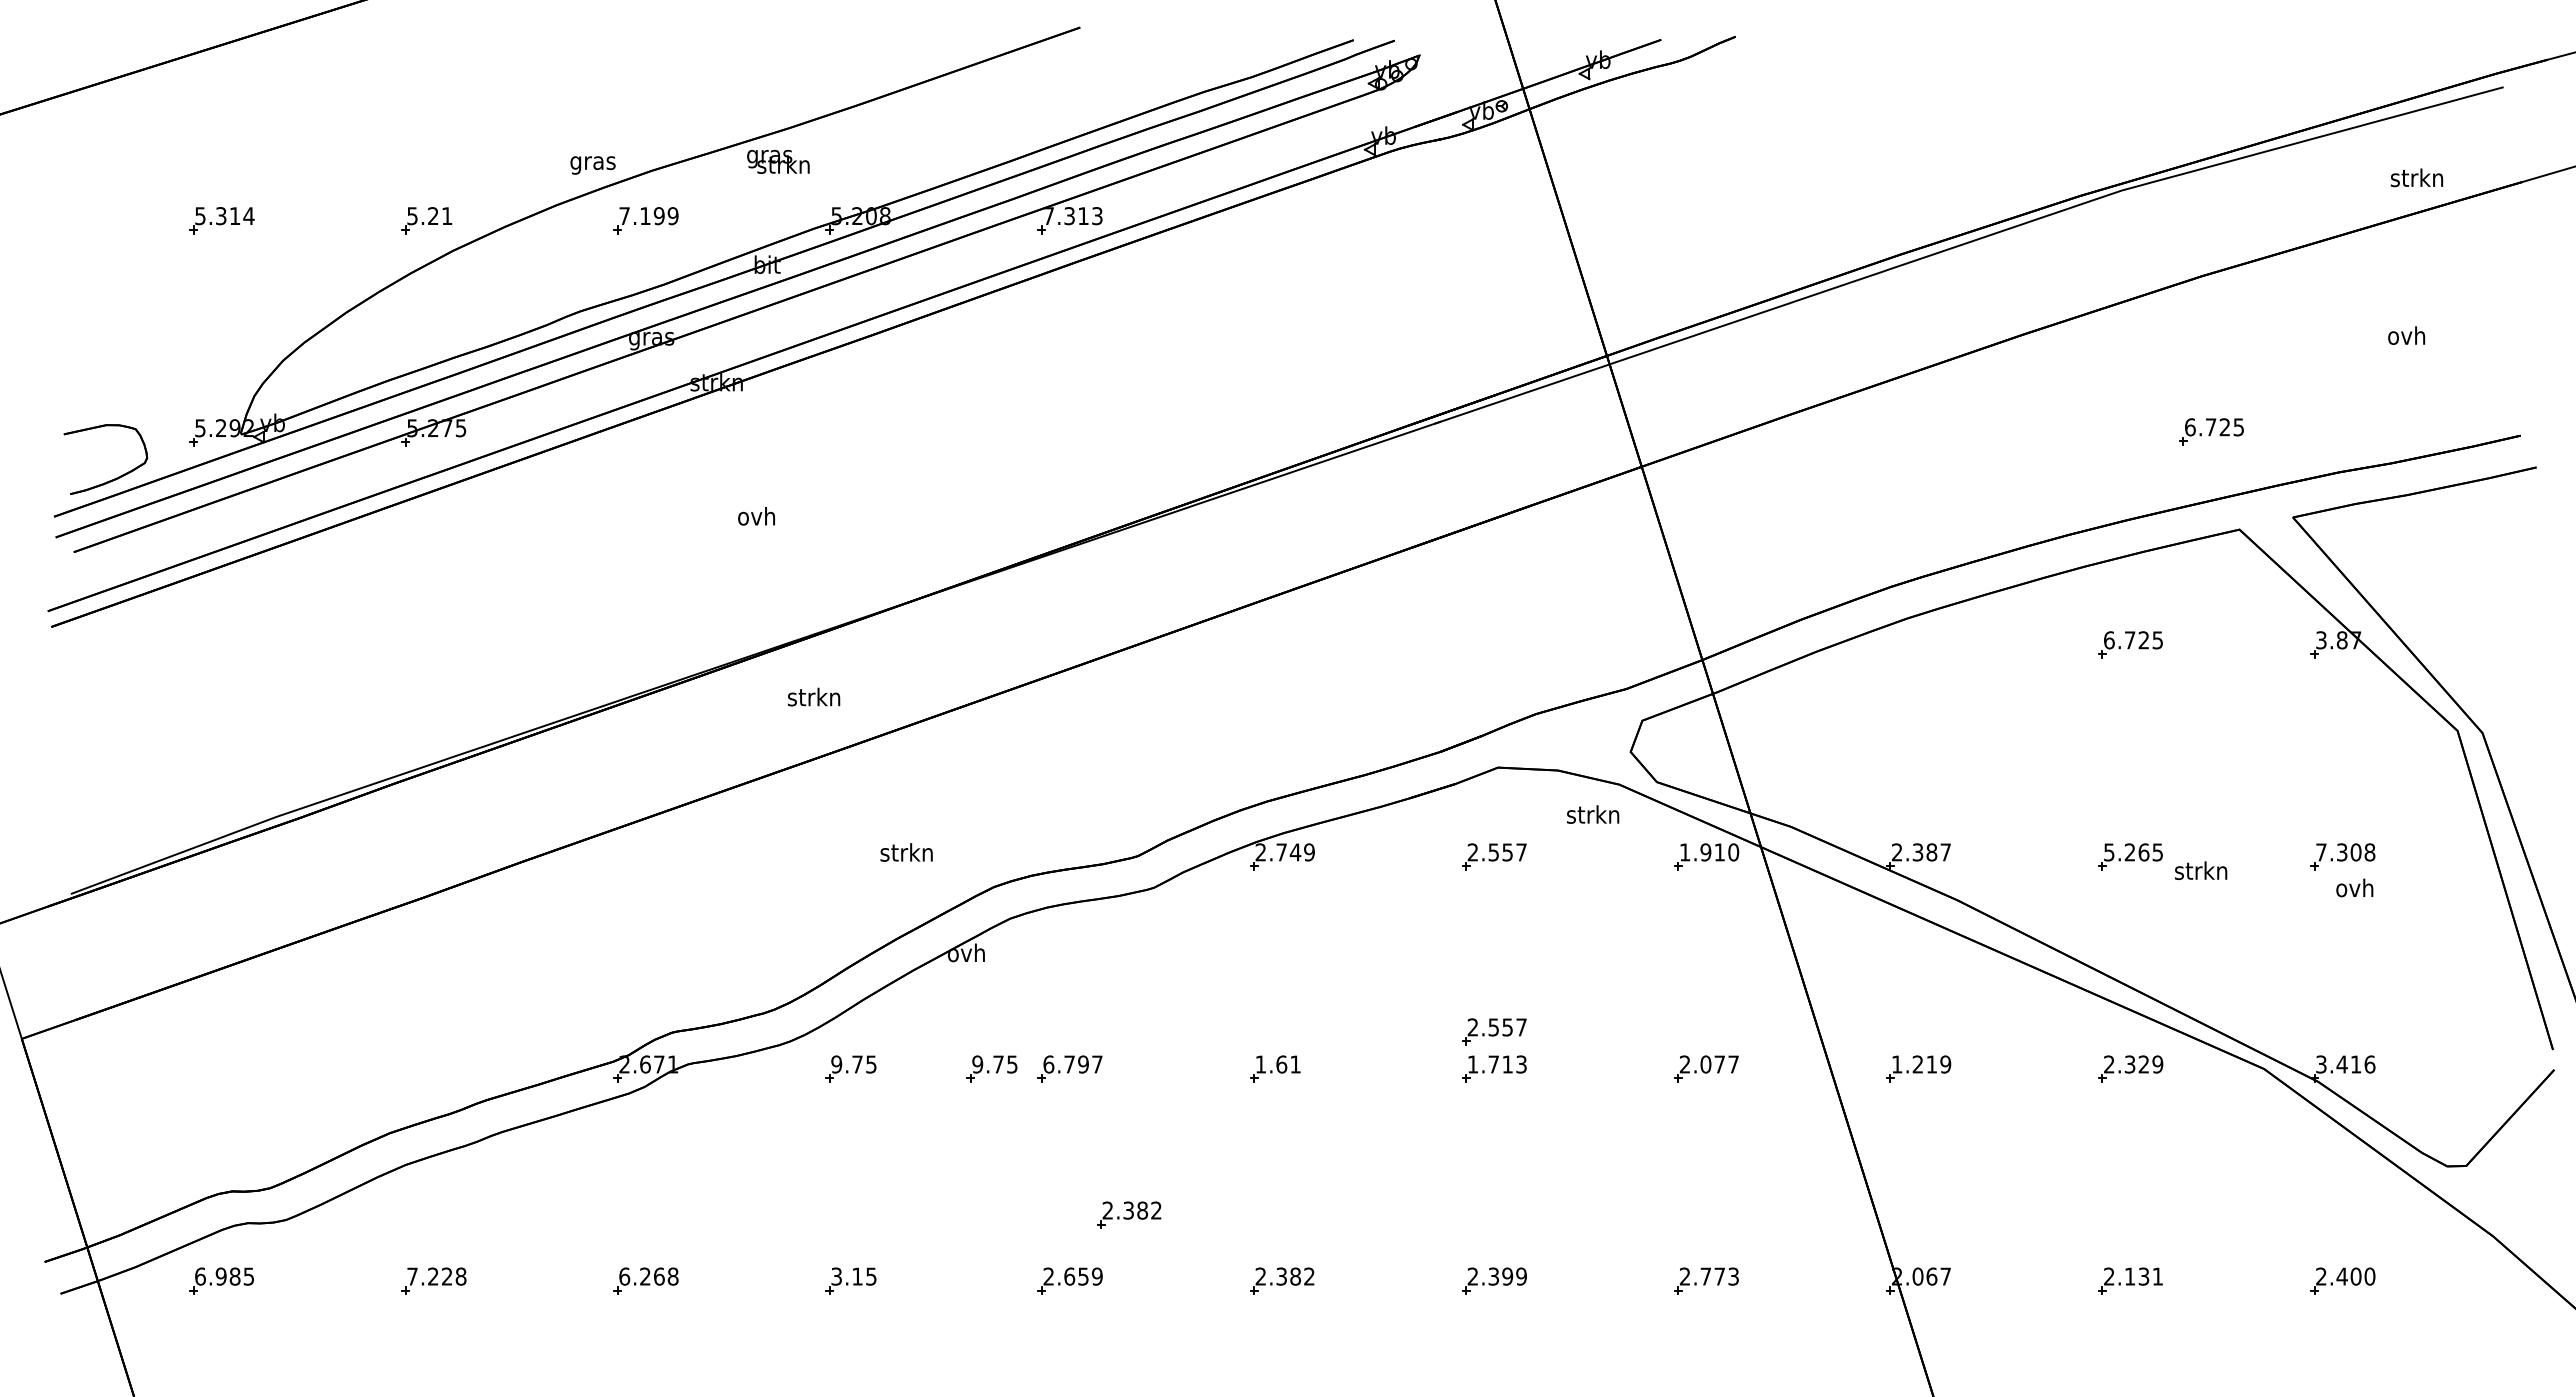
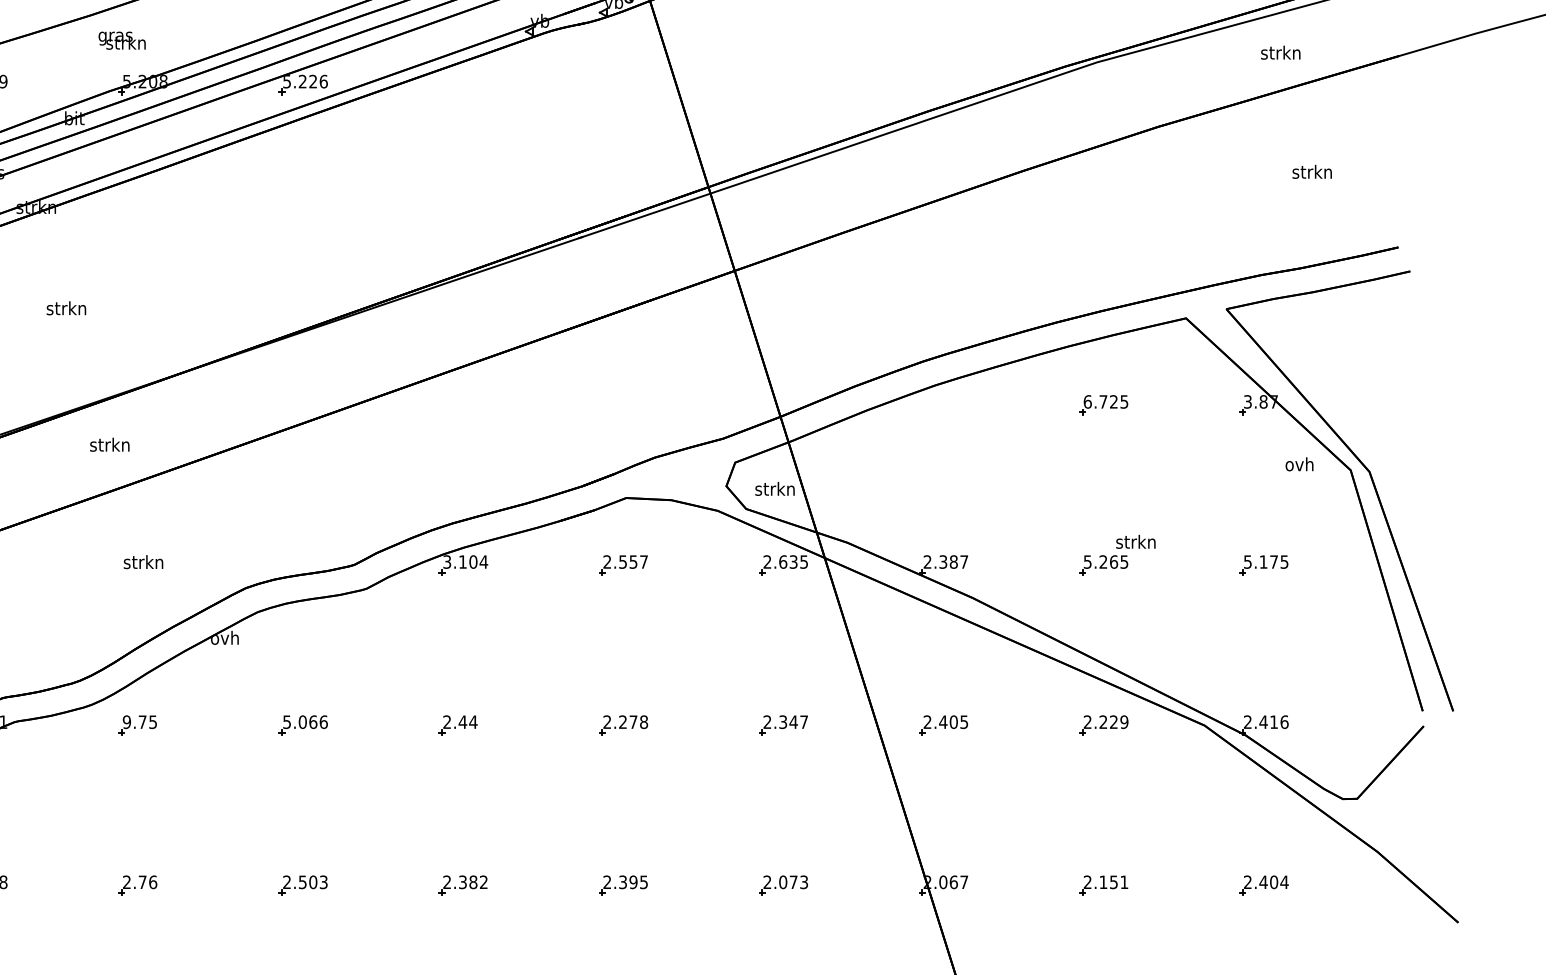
text: (778, 161) -> (122, 40), moved
text: (2416, 177) -> (1280, 52), moved
text: (1072, 216) -> (304, 81), 7.313 -> 5.226
text: (2406, 335) -> (1312, 171), ovh -> strkn
part: (2211, 431) -> (1164, 244), removed
text: (756, 516) -> (66, 308), ovh -> strkn
text: (1593, 814) -> (775, 488), moved
text: (906, 852) -> (143, 562), moved
text: (1285, 852) -> (465, 562), 2.749 -> 3.104
text: (1709, 852) -> (785, 562), 1.910 -> 2.635
text: (2345, 852) -> (1266, 562), 7.308 -> 5.175
text: (2201, 870) -> (1136, 541), moved
text: (2354, 887) -> (1299, 463), moved
part: (1494, 1031) -> (623, 697), removed
text: (1072, 1064) -> (304, 722), 6.797 -> 5.066
text: (1278, 1064) -> (460, 722), 1.61 -> 2.44
text: (1496, 1064) -> (625, 722), 1.713 -> 2.278
text: (1712, 1064) -> (788, 722), 2.077 -> 2.347
text: (1921, 1064) -> (945, 722), 1.219 -> 2.405
text: (2130, 1064) -> (1103, 722), 2.329 -> 2.229
text: (2321, 1064) -> (1247, 722), 3.416 -> 2.416
part: (991, 1068) -> (243, 725), removed
part: (1129, 1214) -> (348, 835), removed
text: (2144, 1275) -> (1114, 881), 2.131 -> 2.151
text: (853, 1276) -> (139, 882), 3.15 -> 2.76
text: (1083, 1276) -> (313, 882), 2.659 -> 2.503
text: (1521, 1276) -> (643, 882), 2.399 -> 2.395
text: (1705, 1276) -> (782, 882), 2.773 -> 2.073
text: (2369, 1276) -> (1284, 882), 2.400 -> 2.404

